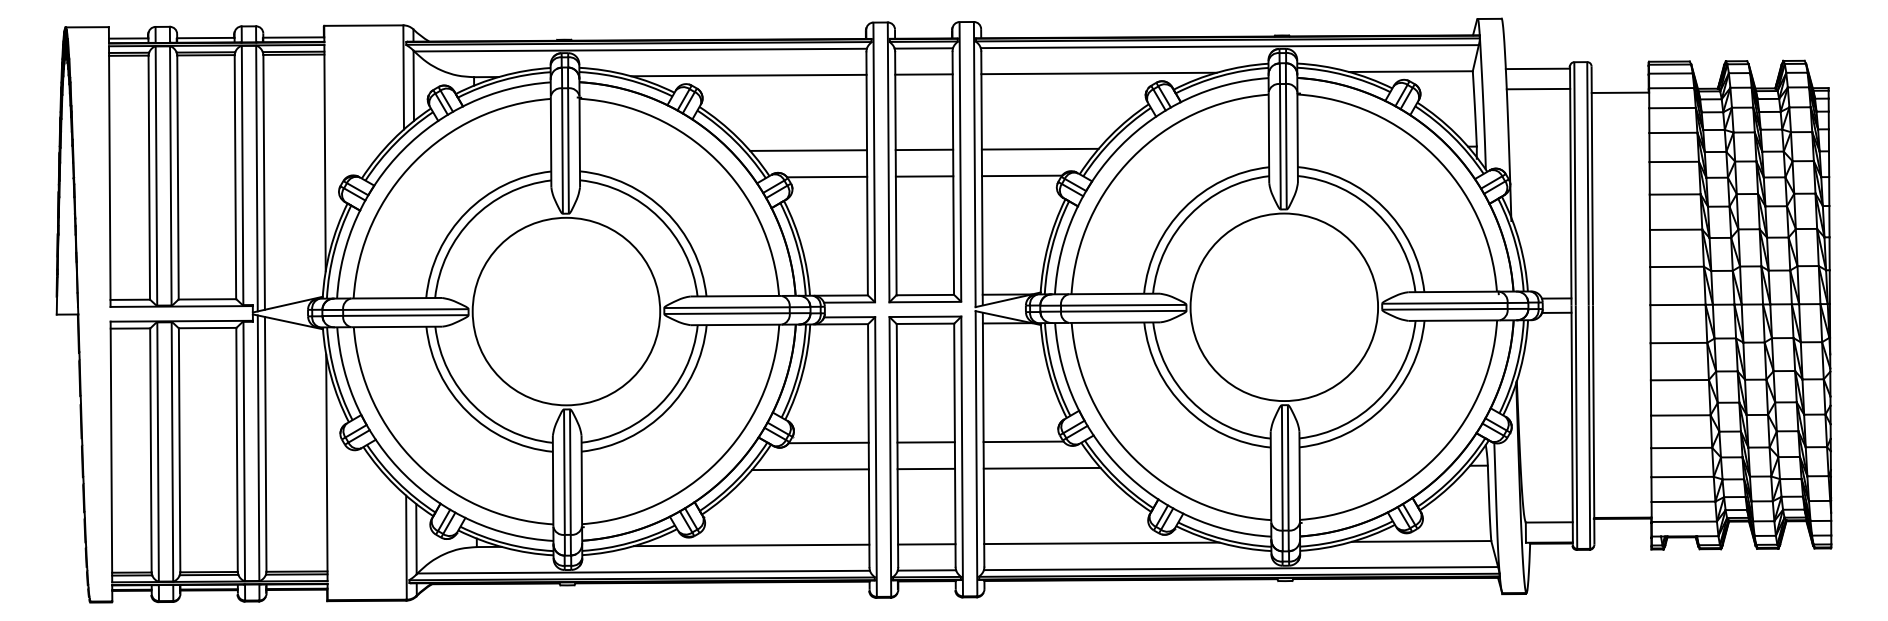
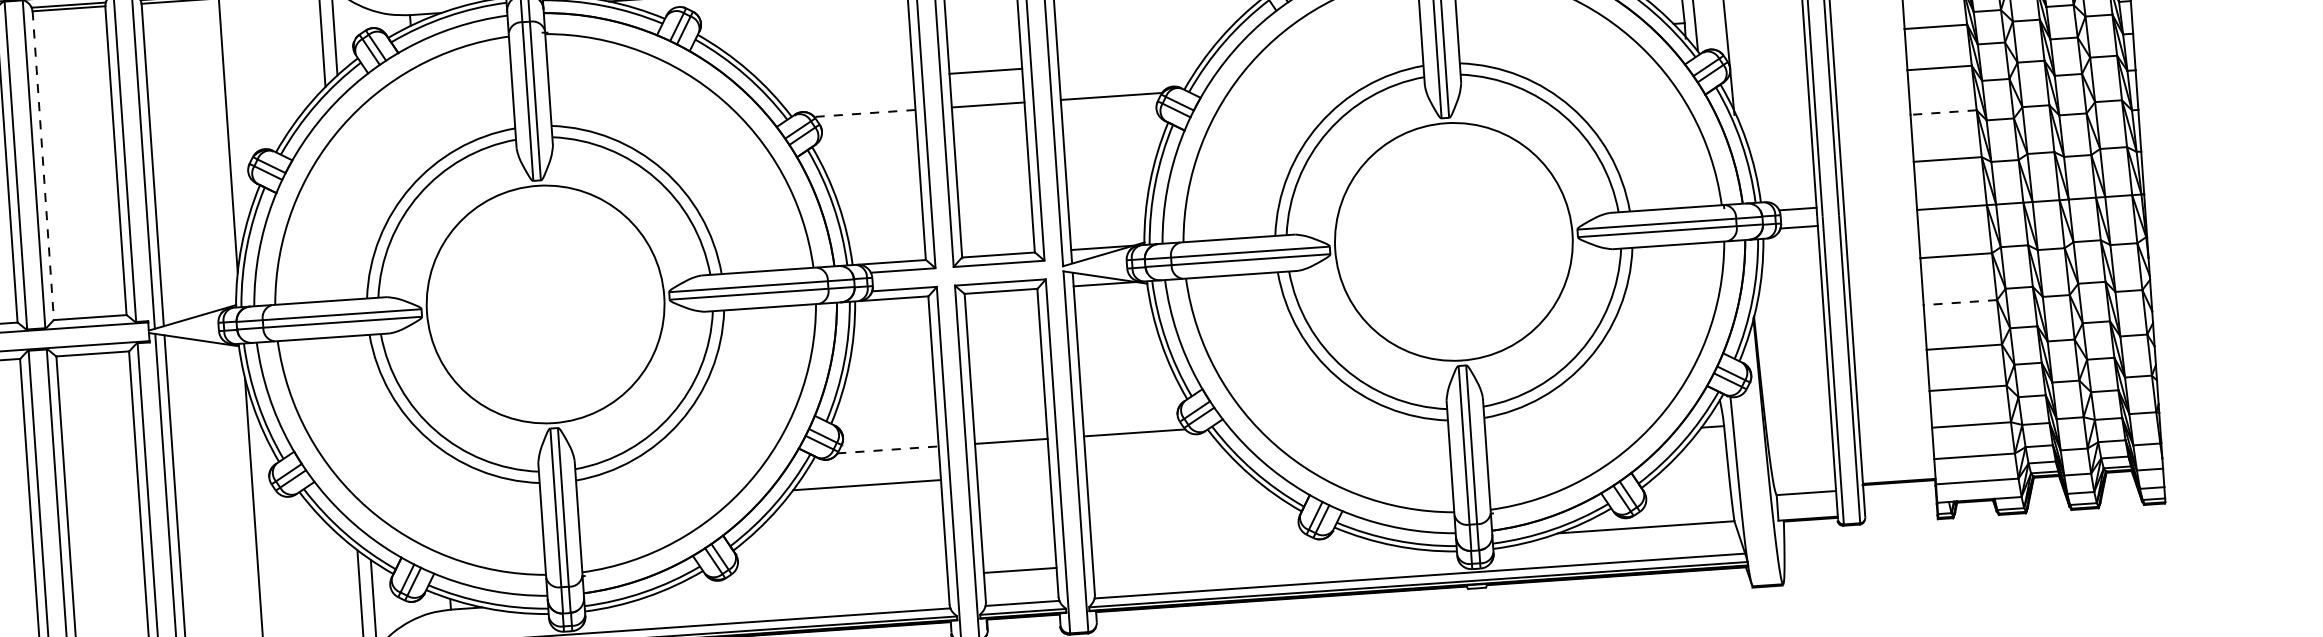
line: (1039, 148) -> (1131, 60), removed
line: (808, 150) -> (839, 81), removed
line: (178, 177) -> (43, 165), solid -> dashed
line: (827, 177) -> (865, 113), solid -> dashed
line: (1675, 229) -> (1942, 112), solid -> dashed
line: (1679, 380) -> (1959, 303), solid -> dashed
line: (829, 442) -> (888, 449), solid -> dashed
line: (1041, 467) -> (1159, 463), removed
line: (926, 468) -> (1013, 474), removed
line: (1101, 543) -> (1241, 555), removed
line: (751, 545) -> (798, 585), removed

